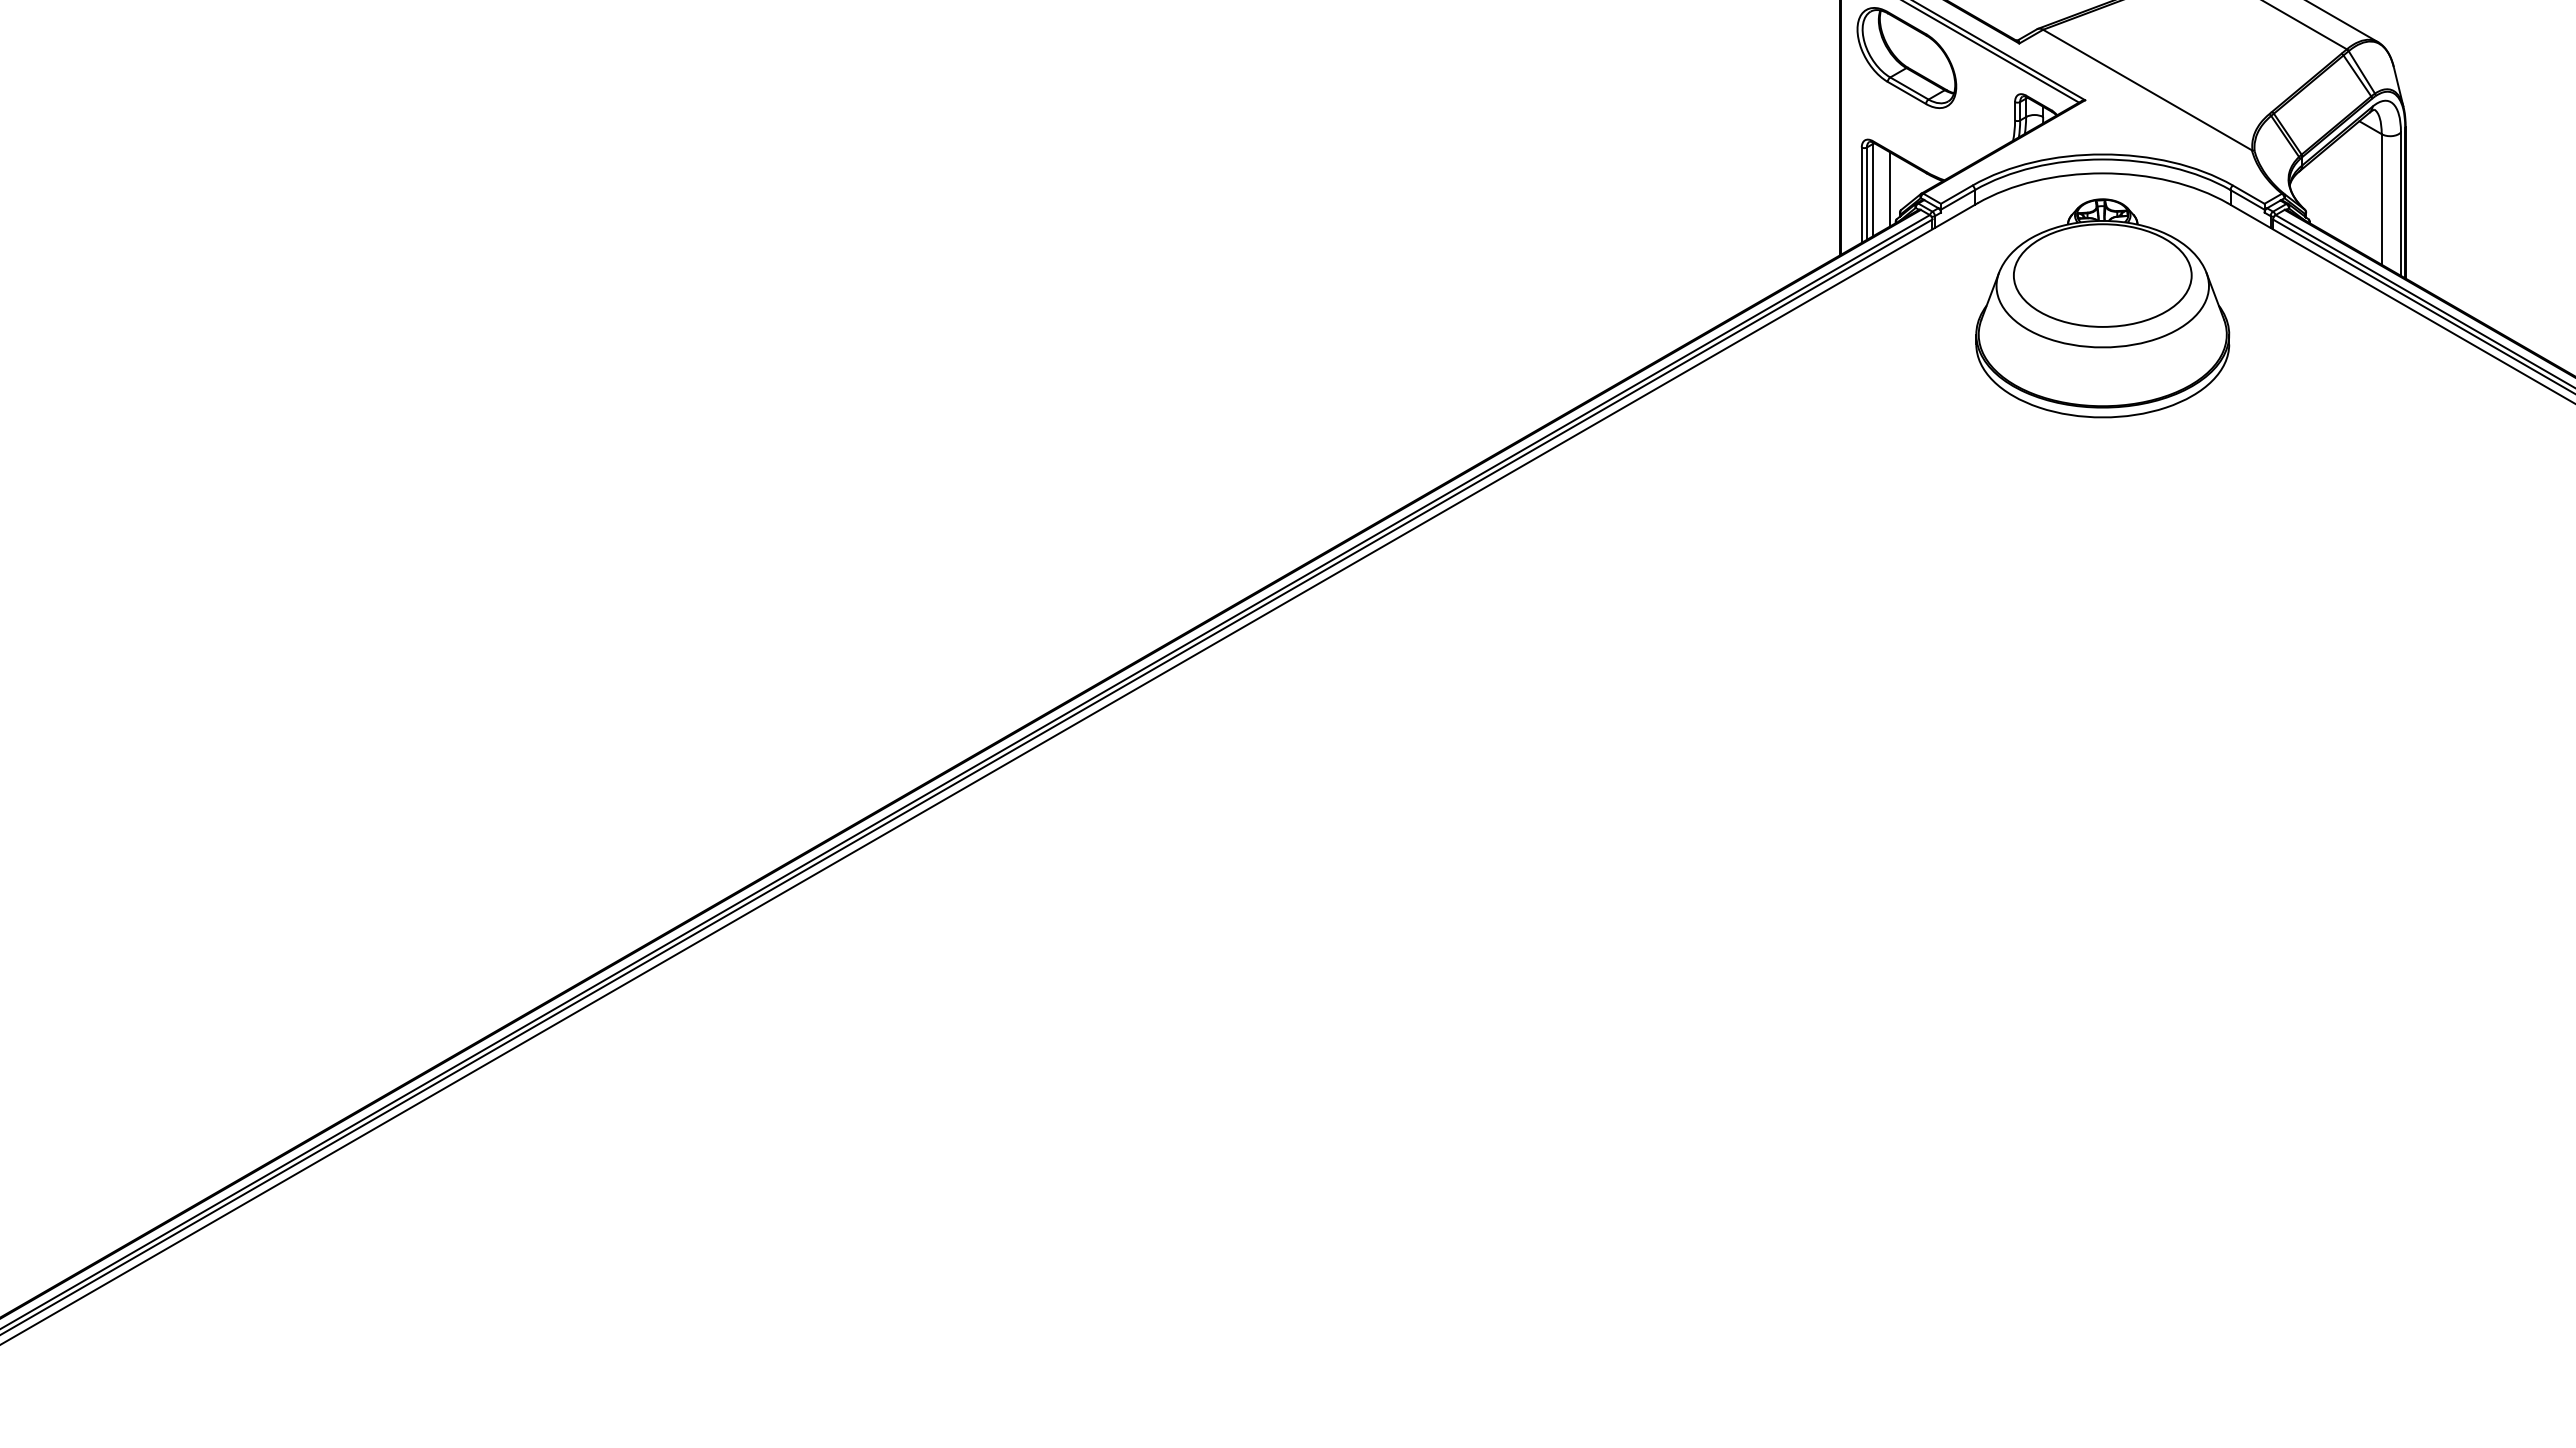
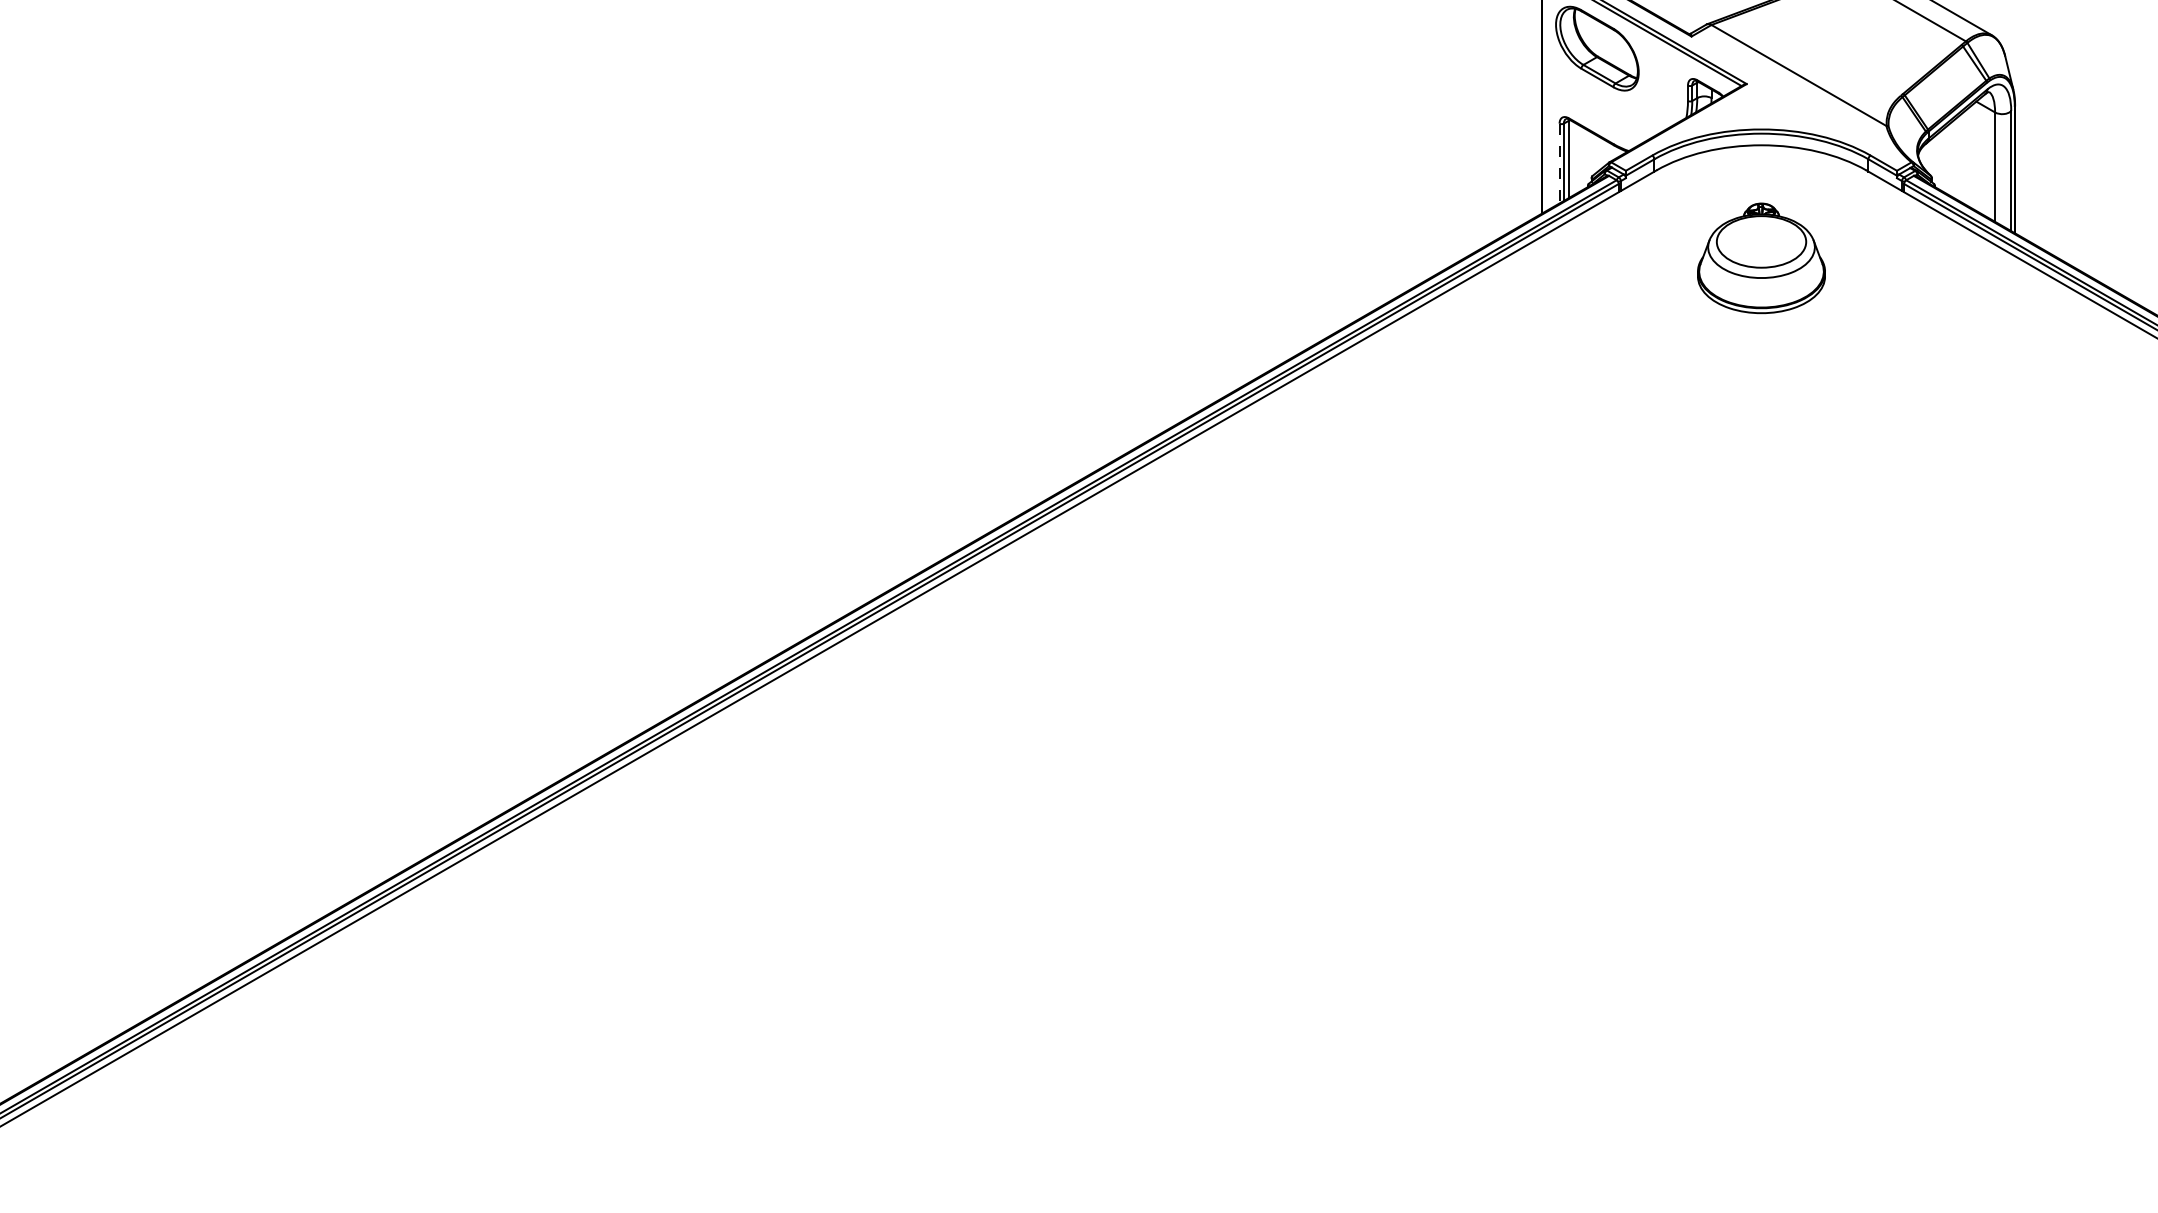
line: (1889, 189) -> (1582, 158), removed
line: (1861, 195) -> (1559, 163), solid -> dashed
part: (2102, 308) -> (1761, 258), size x0.6

